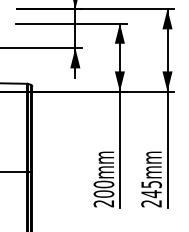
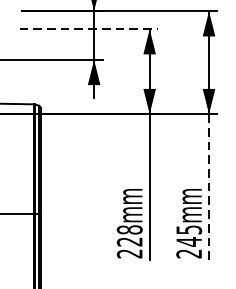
line: (71, 23) -> (89, 29), solid -> dashed
line: (167, 150) -> (209, 187), solid -> dashed
text: (103, 188) -> (129, 234), 200mm -> 228mm

